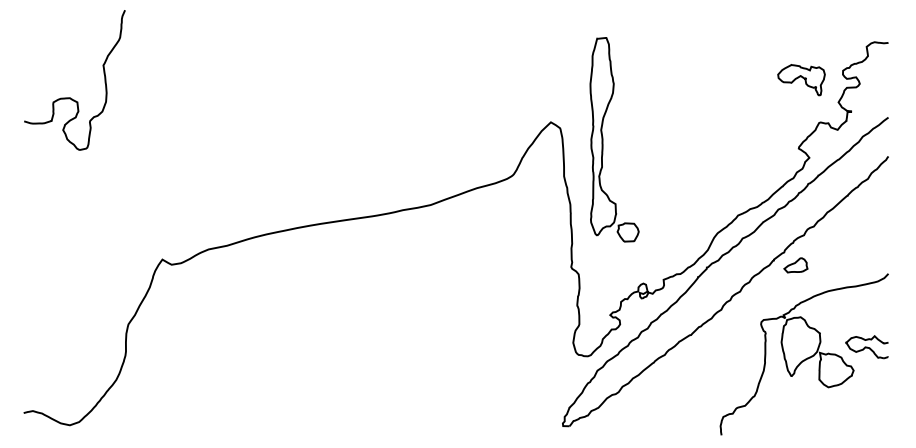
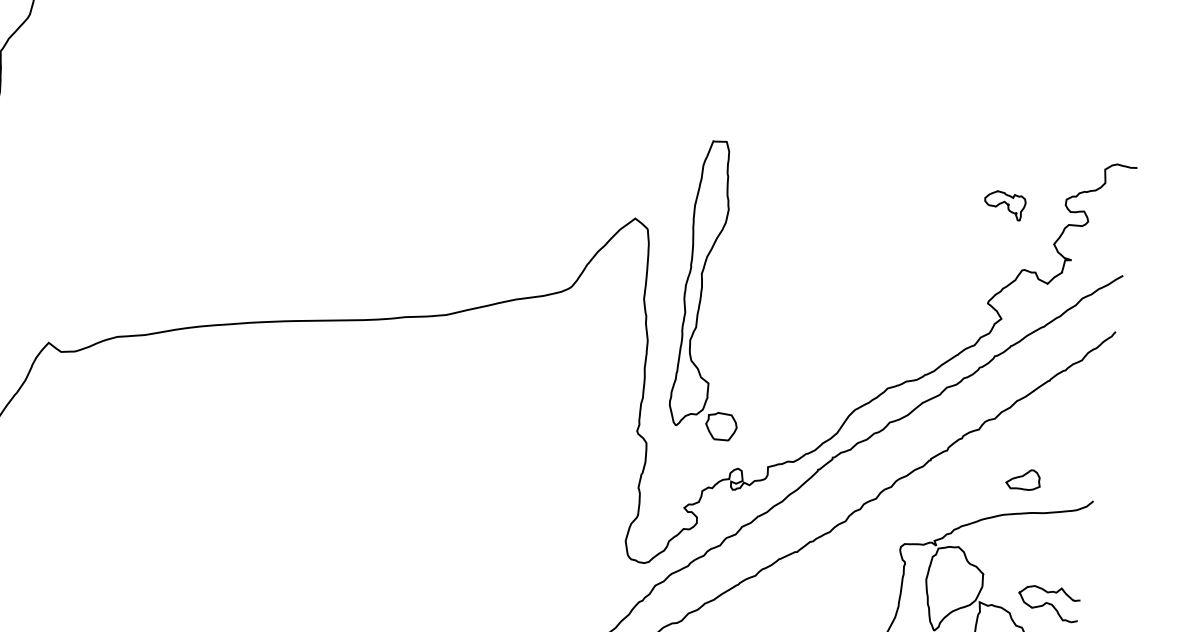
part: (801, 80) -> (1004, 205), size x0.6
part: (603, 139) -> (703, 287), moved
part: (795, 265) -> (1023, 479), moved

